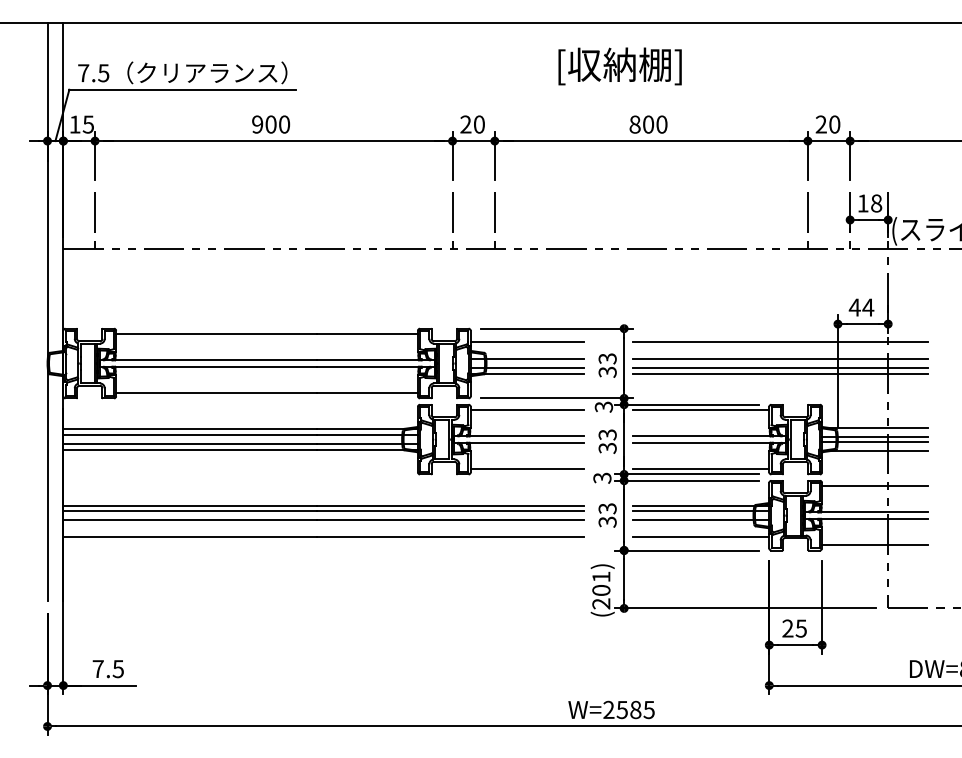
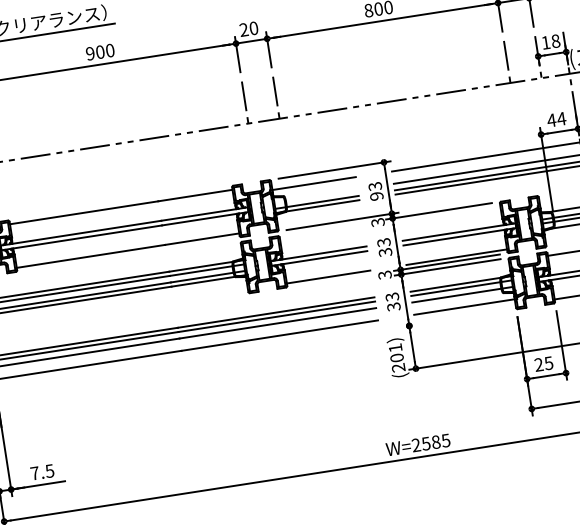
line: (526, 359) -> (315, 196), removed
text: (607, 371) -> (376, 195), 33 -> 93
line: (526, 410) -> (321, 233), removed
line: (700, 410) -> (449, 213), removed
line: (686, 550) -> (455, 318), removed

